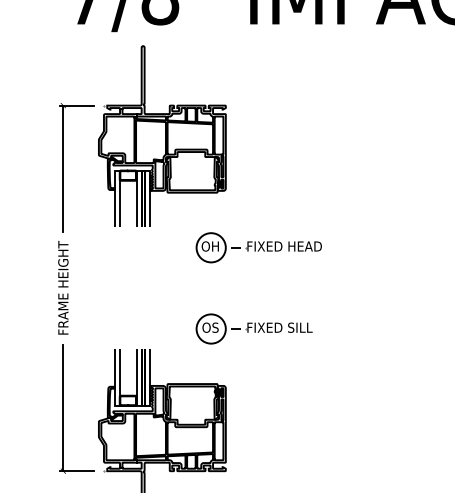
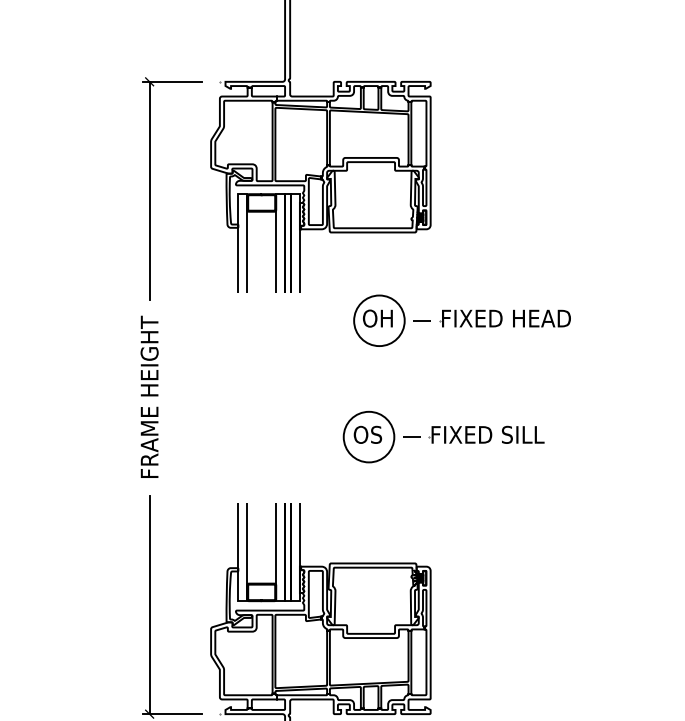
part: (258, 247) -> (461, 320), moved
part: (253, 328) -> (442, 436), moved

